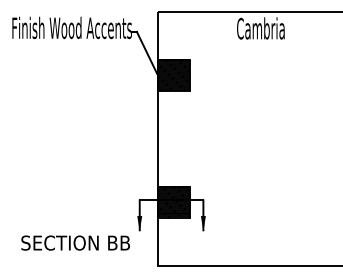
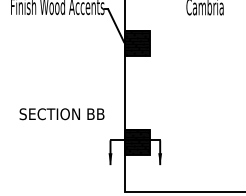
text: (75, 242) -> (61, 113), moved

